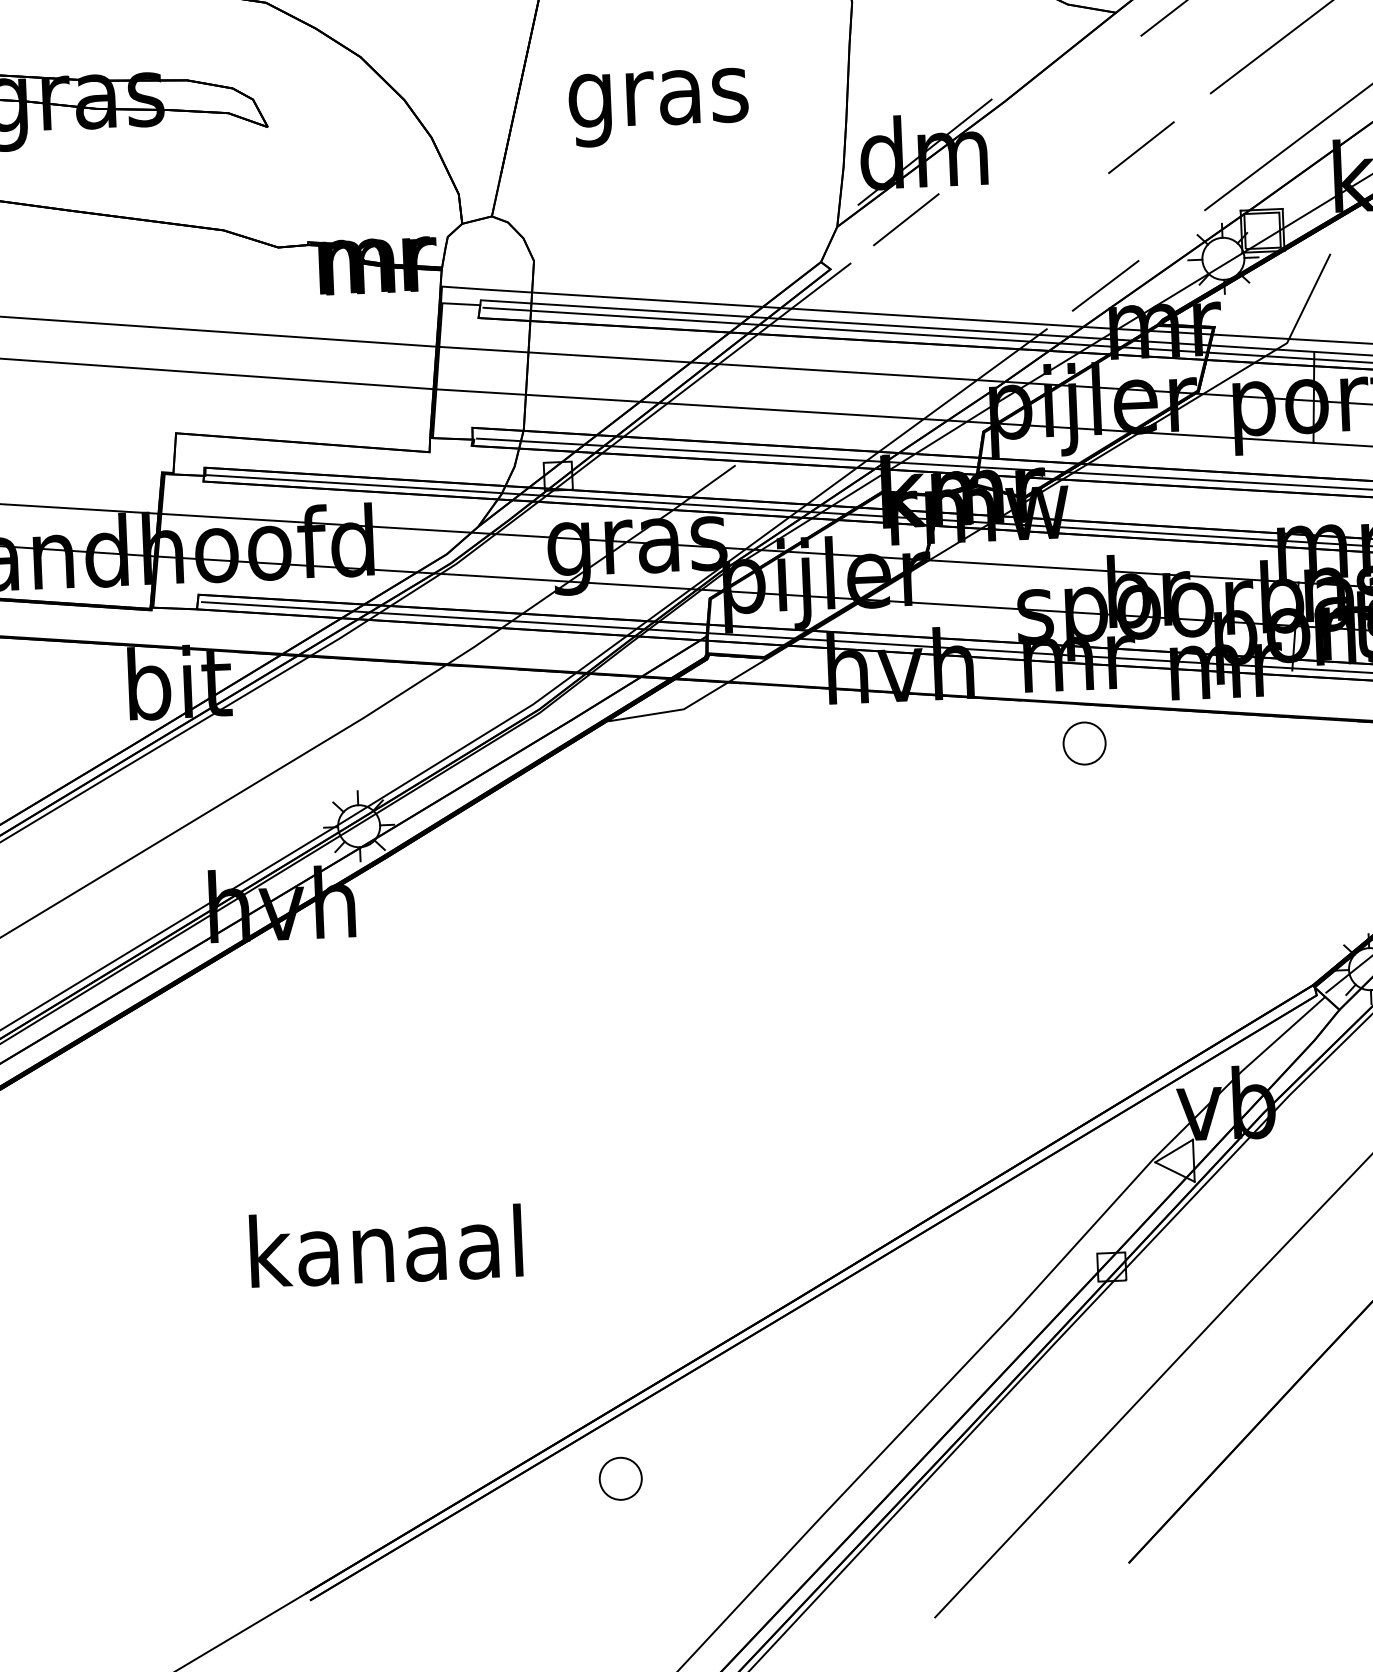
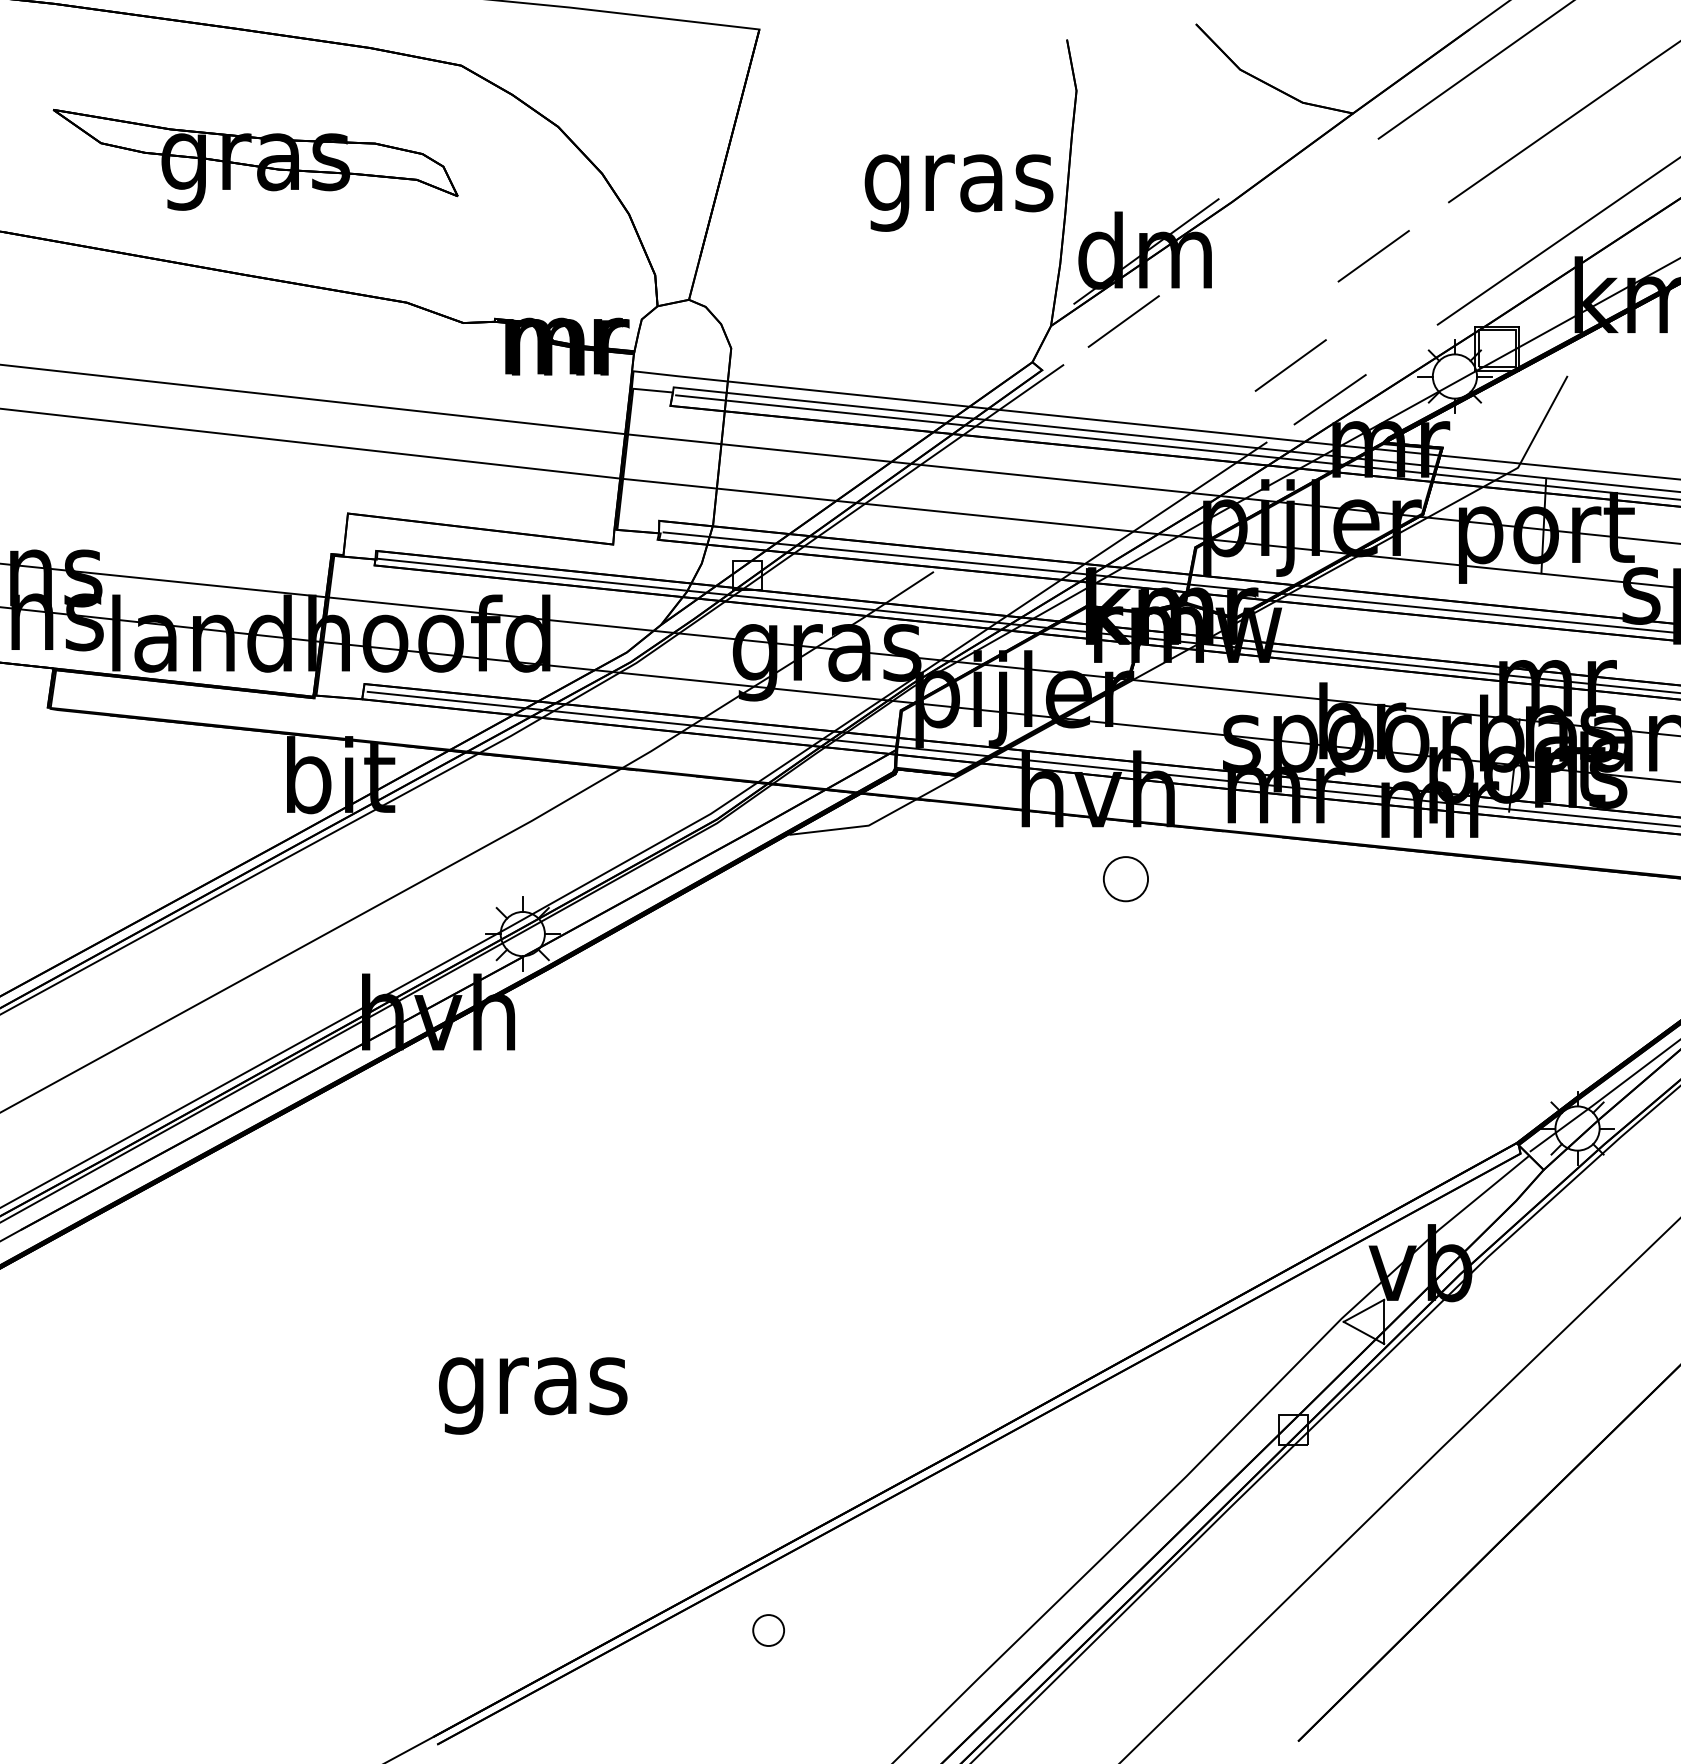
text: (658, 107) -> (958, 192), moved
line: (1066, 254) -> (1290, 365), added
part: (1084, 743) -> (1125, 879), moved
text: (386, 1255) -> (532, 1385), kanaal -> gras
part: (620, 1478) -> (768, 1630), size x0.7

